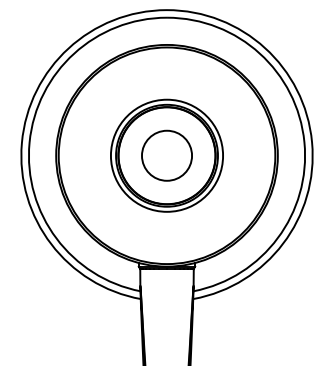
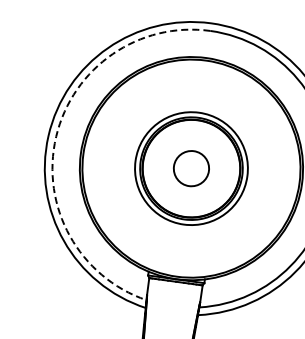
arc: (29, 142) -> (56, 136), solid -> dashed
circle: (167, 155) -> (191, 168), size x0.7

